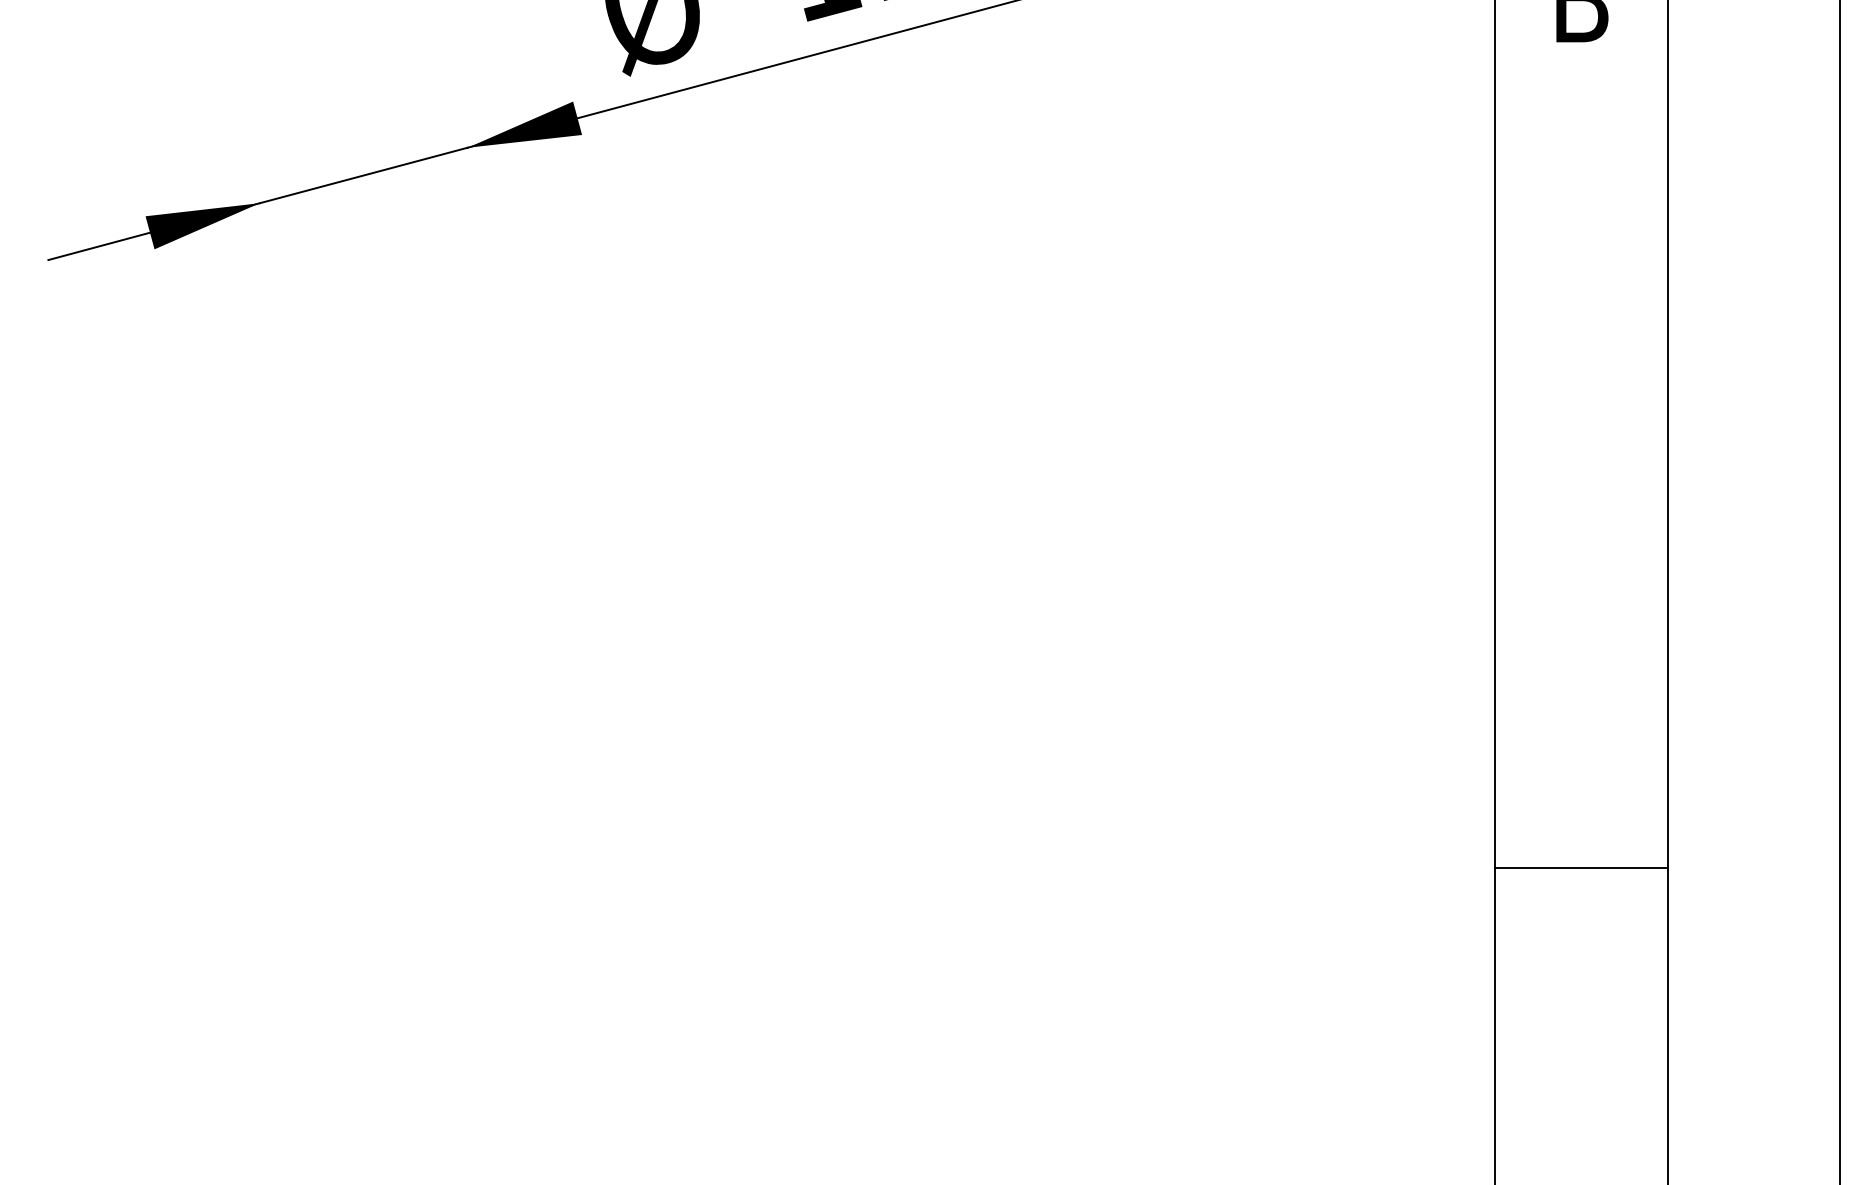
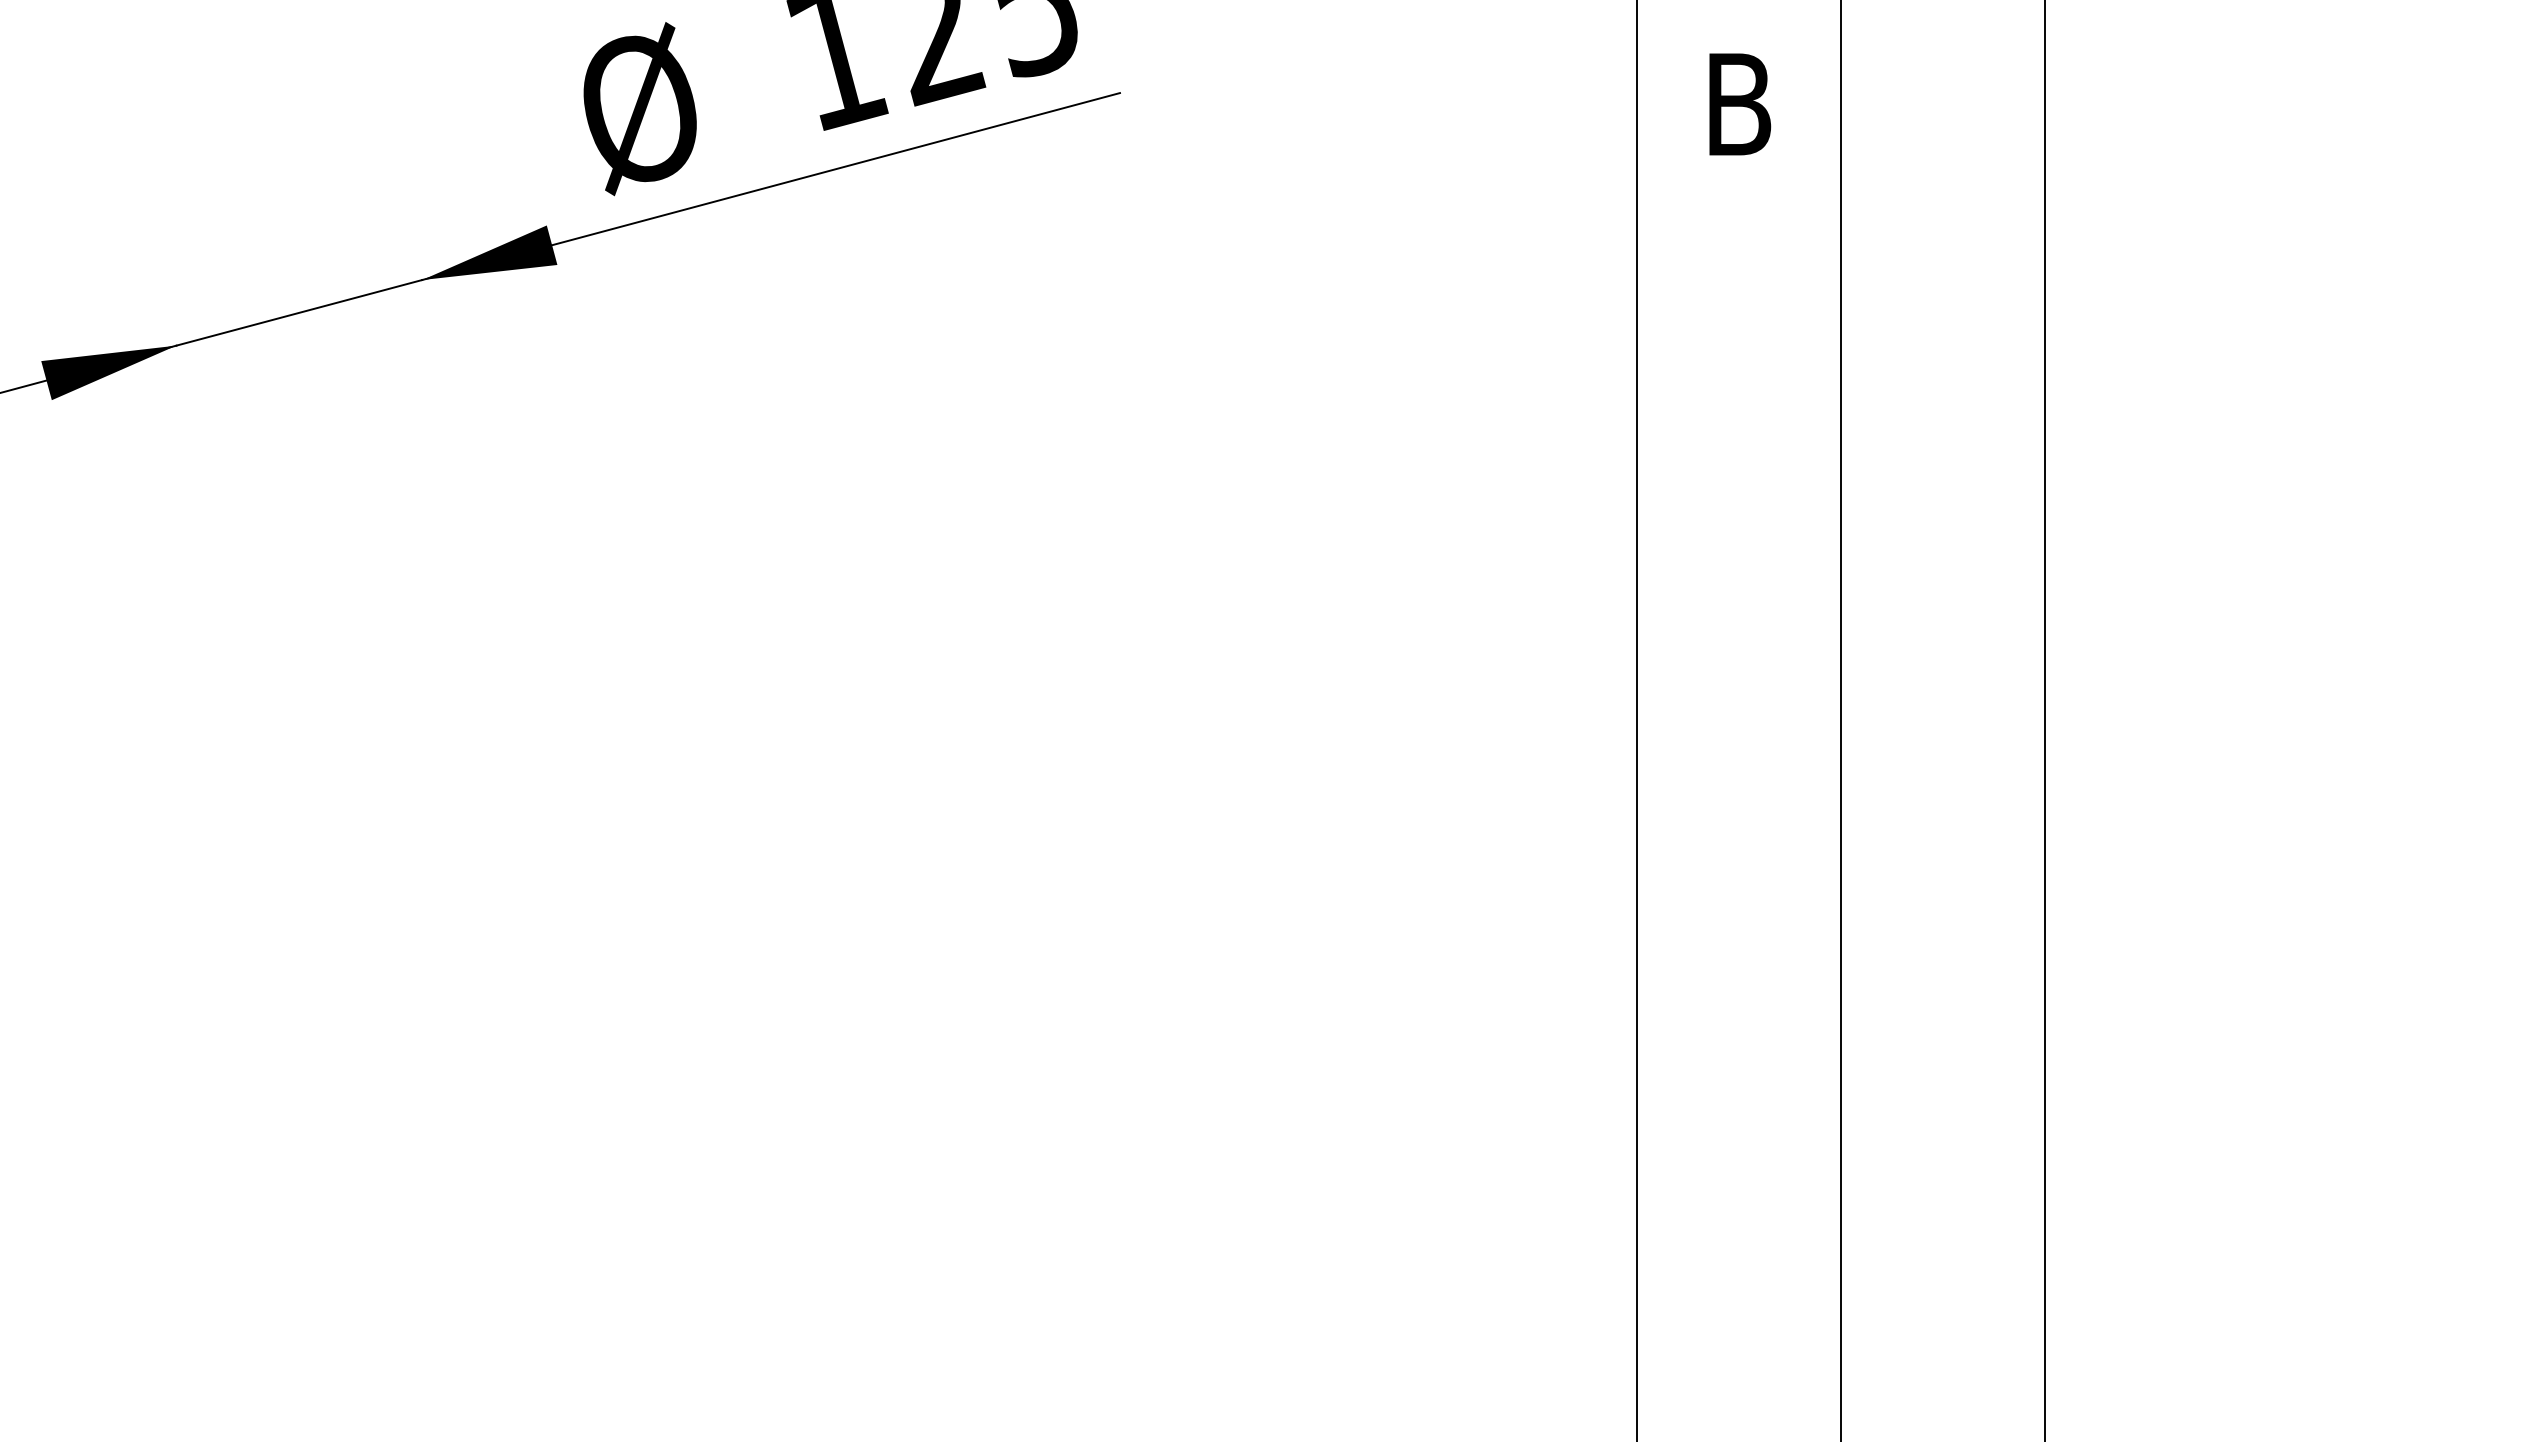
line: (1581, 867) -> (1739, 1131), removed

